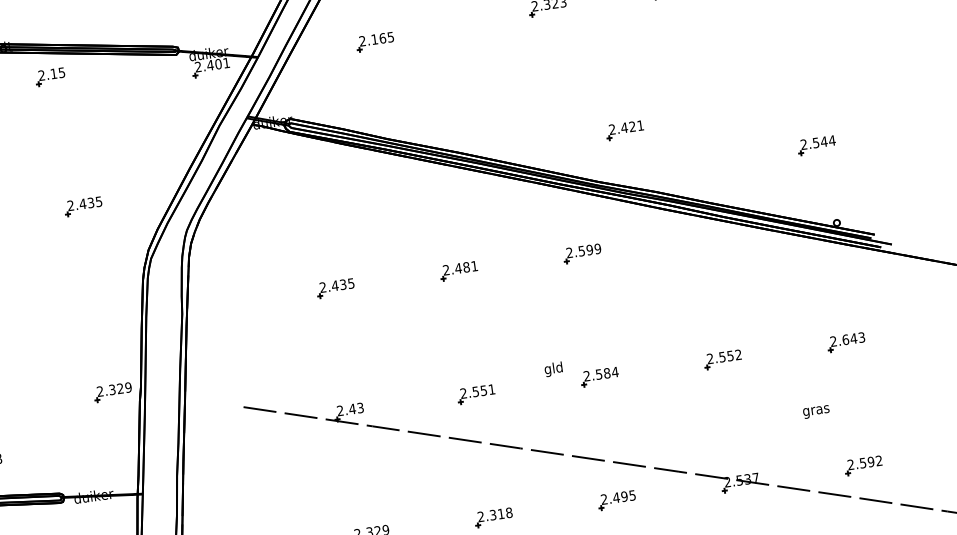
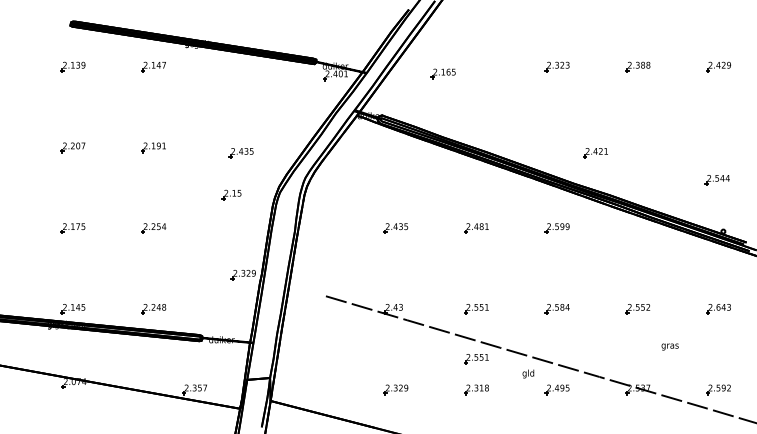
part: (49, 76) -> (231, 194), moved
text: (553, 368) -> (528, 373), moved
text: (815, 411) -> (669, 346), moved
part: (487, 471) -> (476, 359), added

